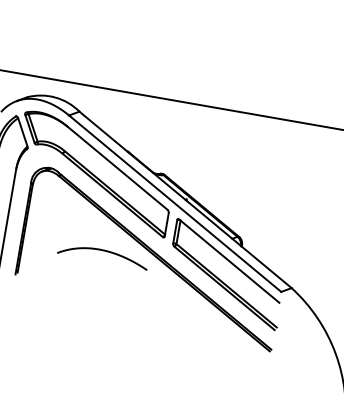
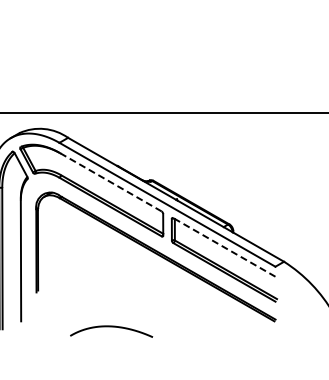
line: (117, 168) -> (110, 182), solid -> dashed
curve: (103, 251) -> (111, 327), moved
line: (229, 261) -> (224, 247), solid -> dashed

